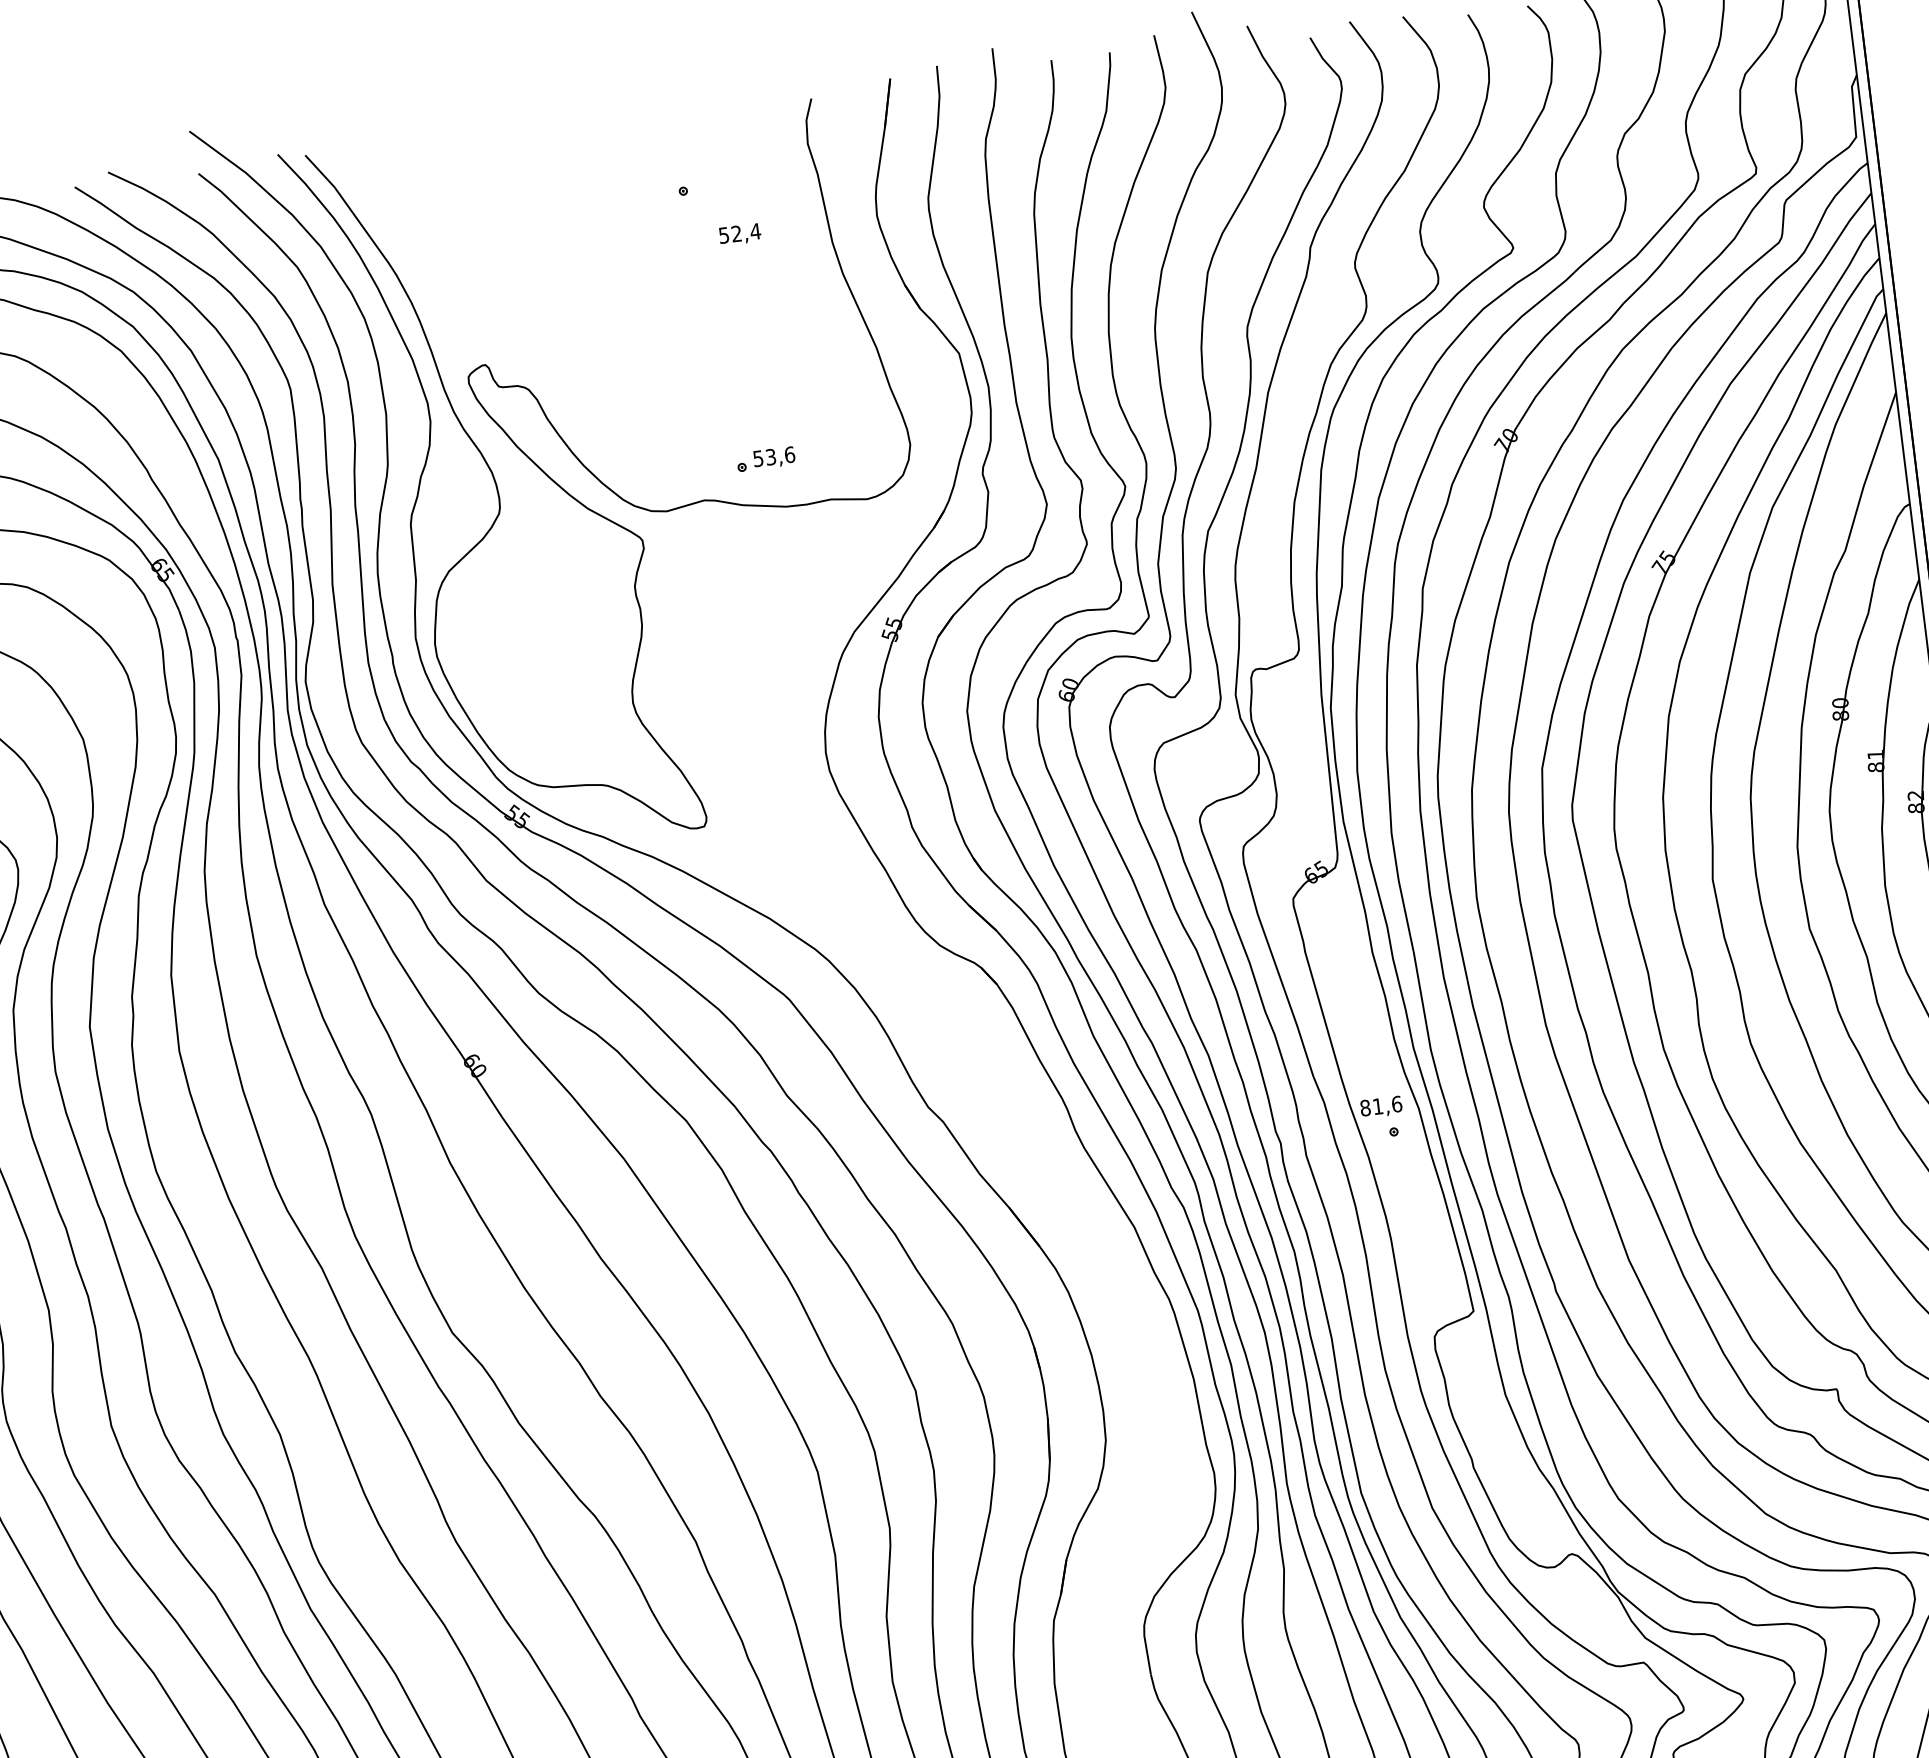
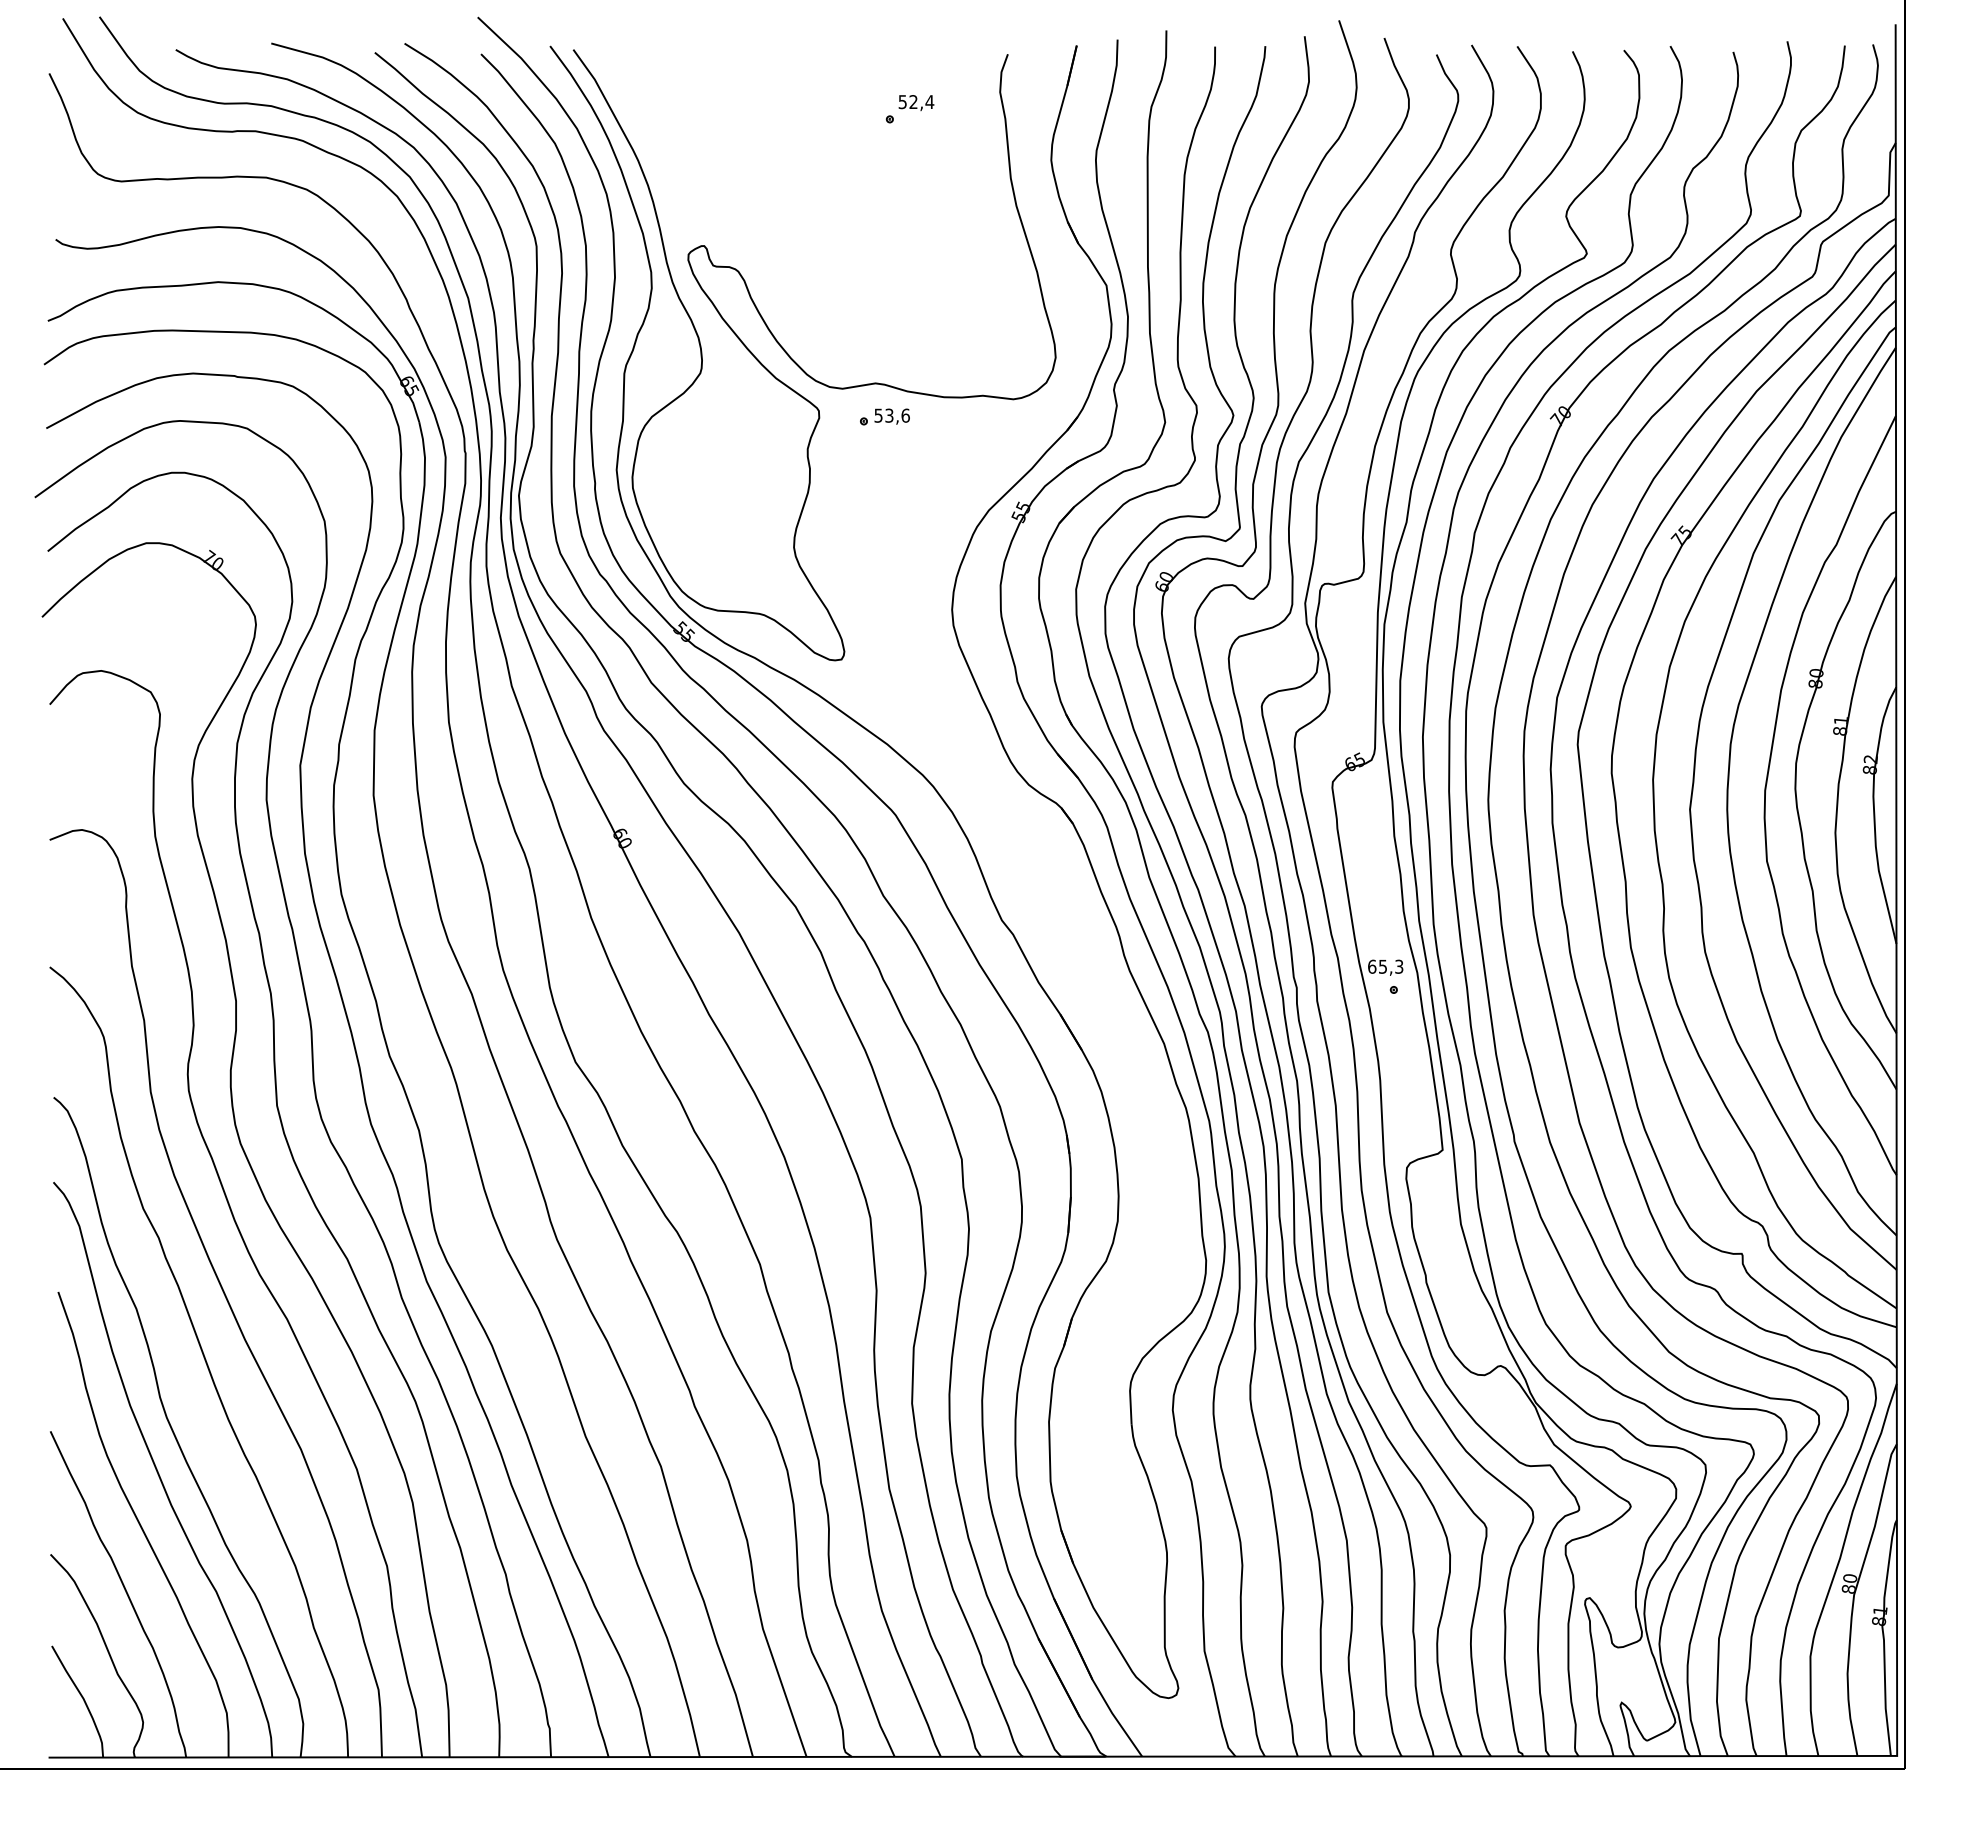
text: (740, 233) -> (916, 102), moved
part: (765, 458) -> (884, 416), moved
text: (1380, 1105) -> (1385, 966), 81,6 -> 65,3

